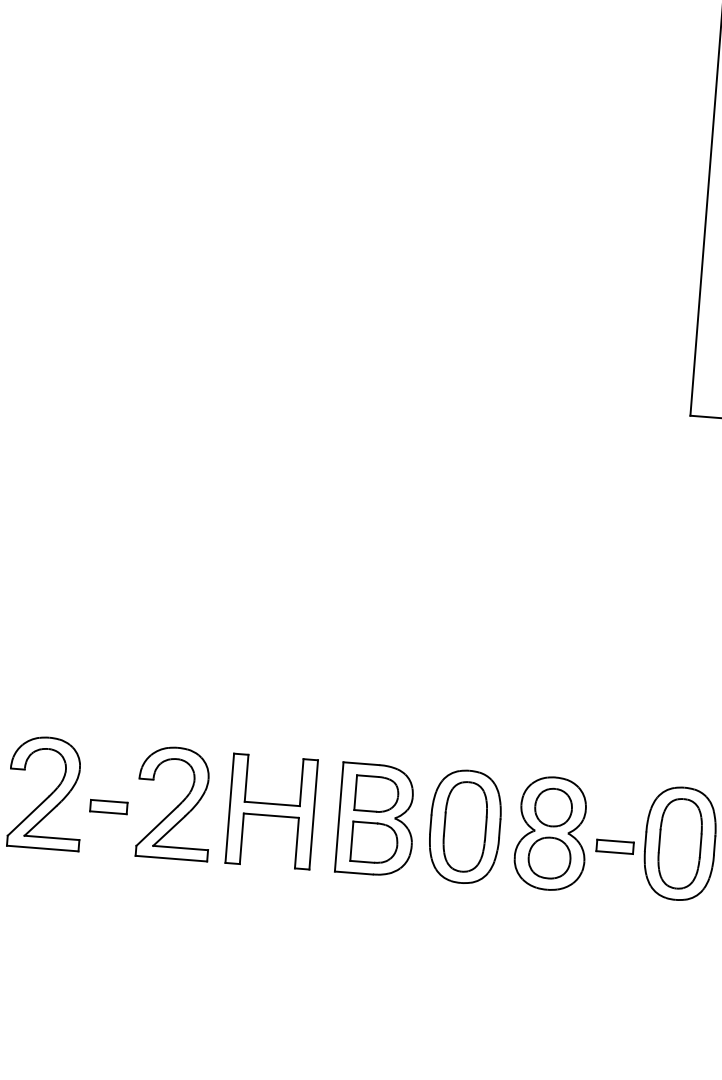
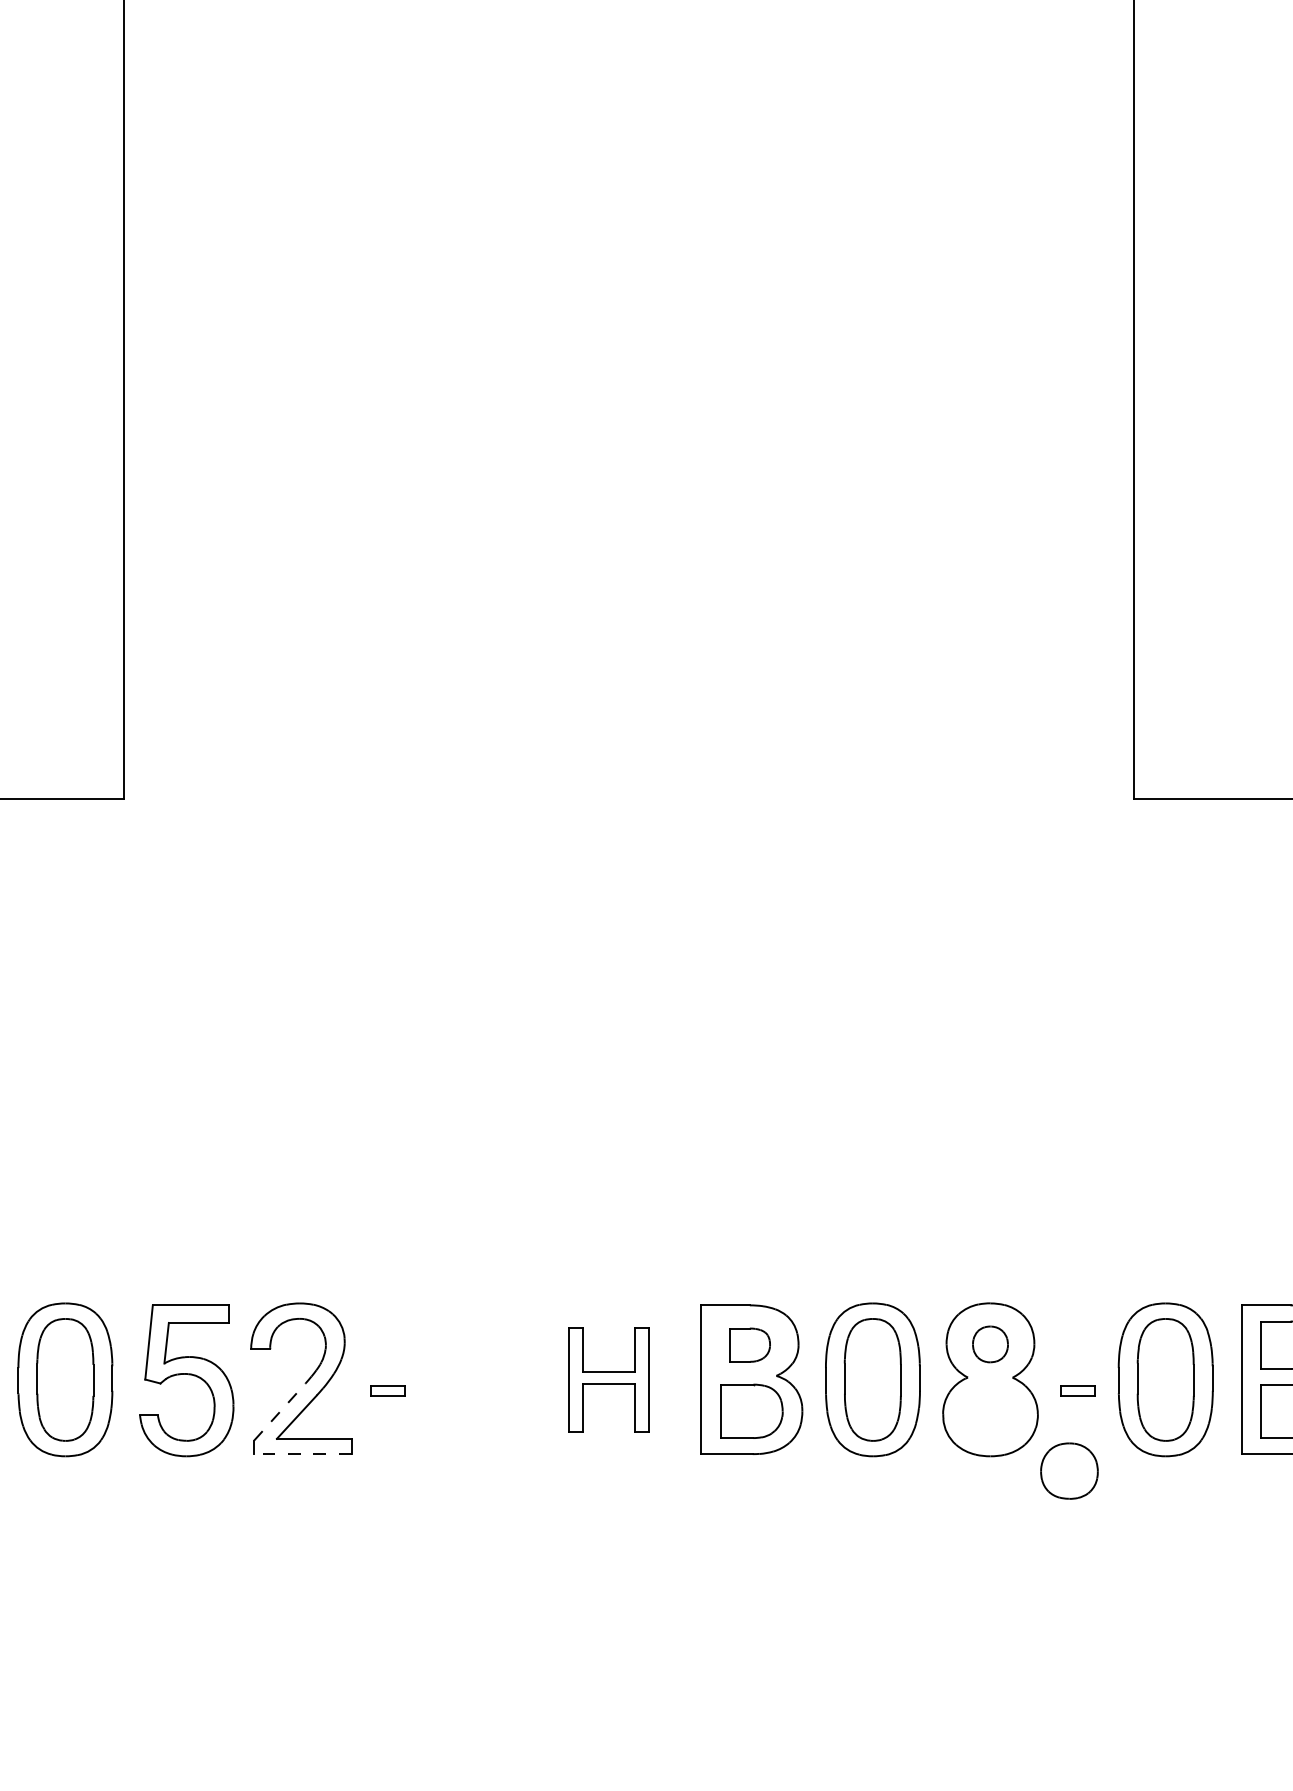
part: (376, 793) -> (749, 1344), size x0.7
part: (174, 802) -> (476, 1378), removed
part: (108, 806) -> (387, 1390), size x0.7
part: (553, 807) -> (990, 1344), size x0.7
part: (271, 811) -> (608, 1379), size x0.7
line: (27, 816) -> (279, 1412), solid -> dashed
part: (614, 846) -> (1077, 1390), size x0.7
line: (42, 848) -> (302, 1454), solid -> dashed
part: (549, 857) -> (1069, 1470), moved

